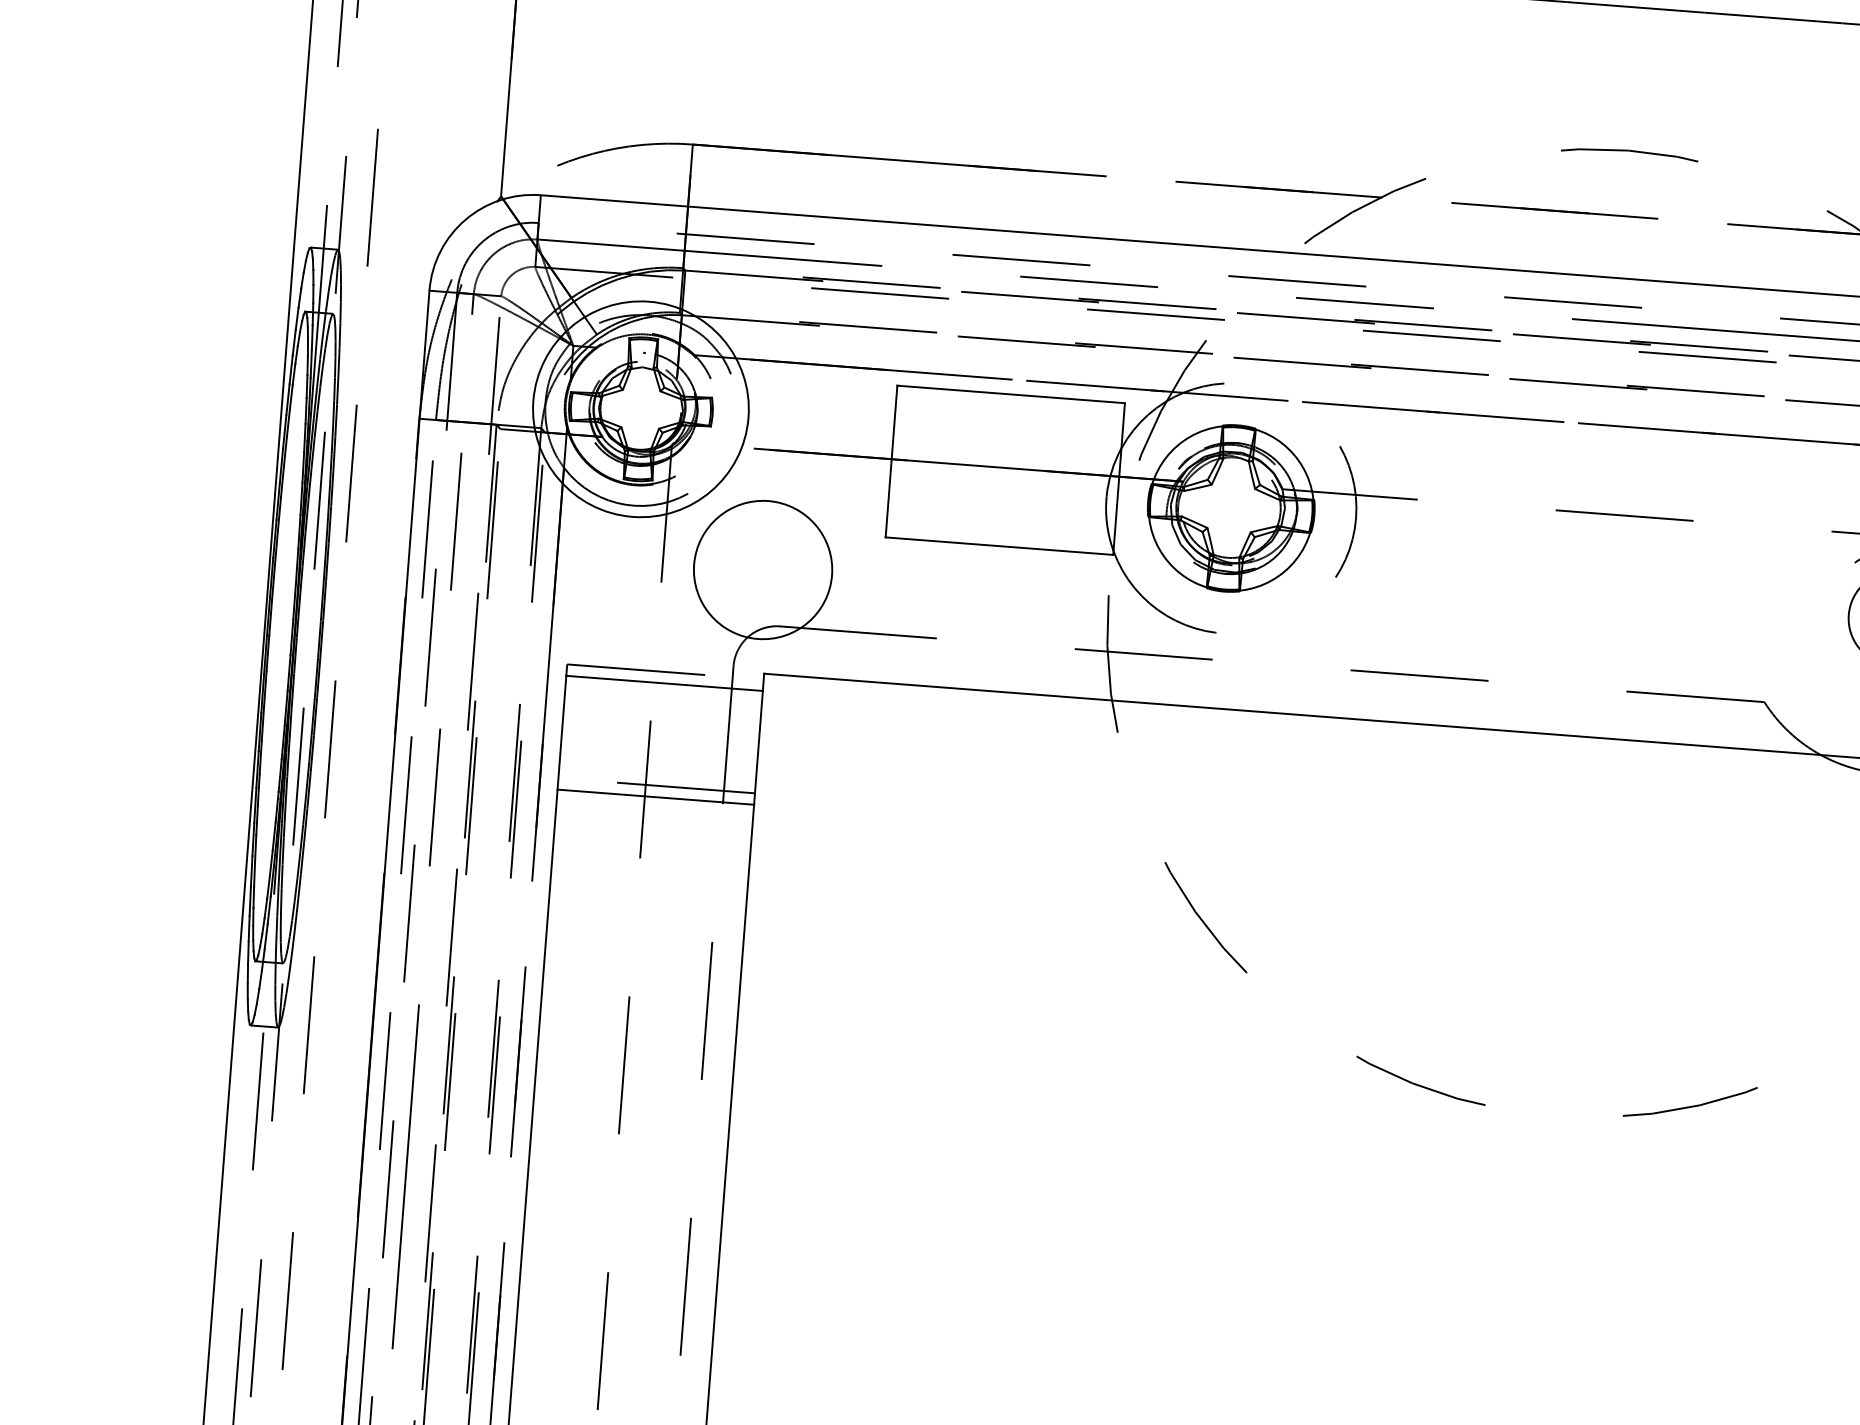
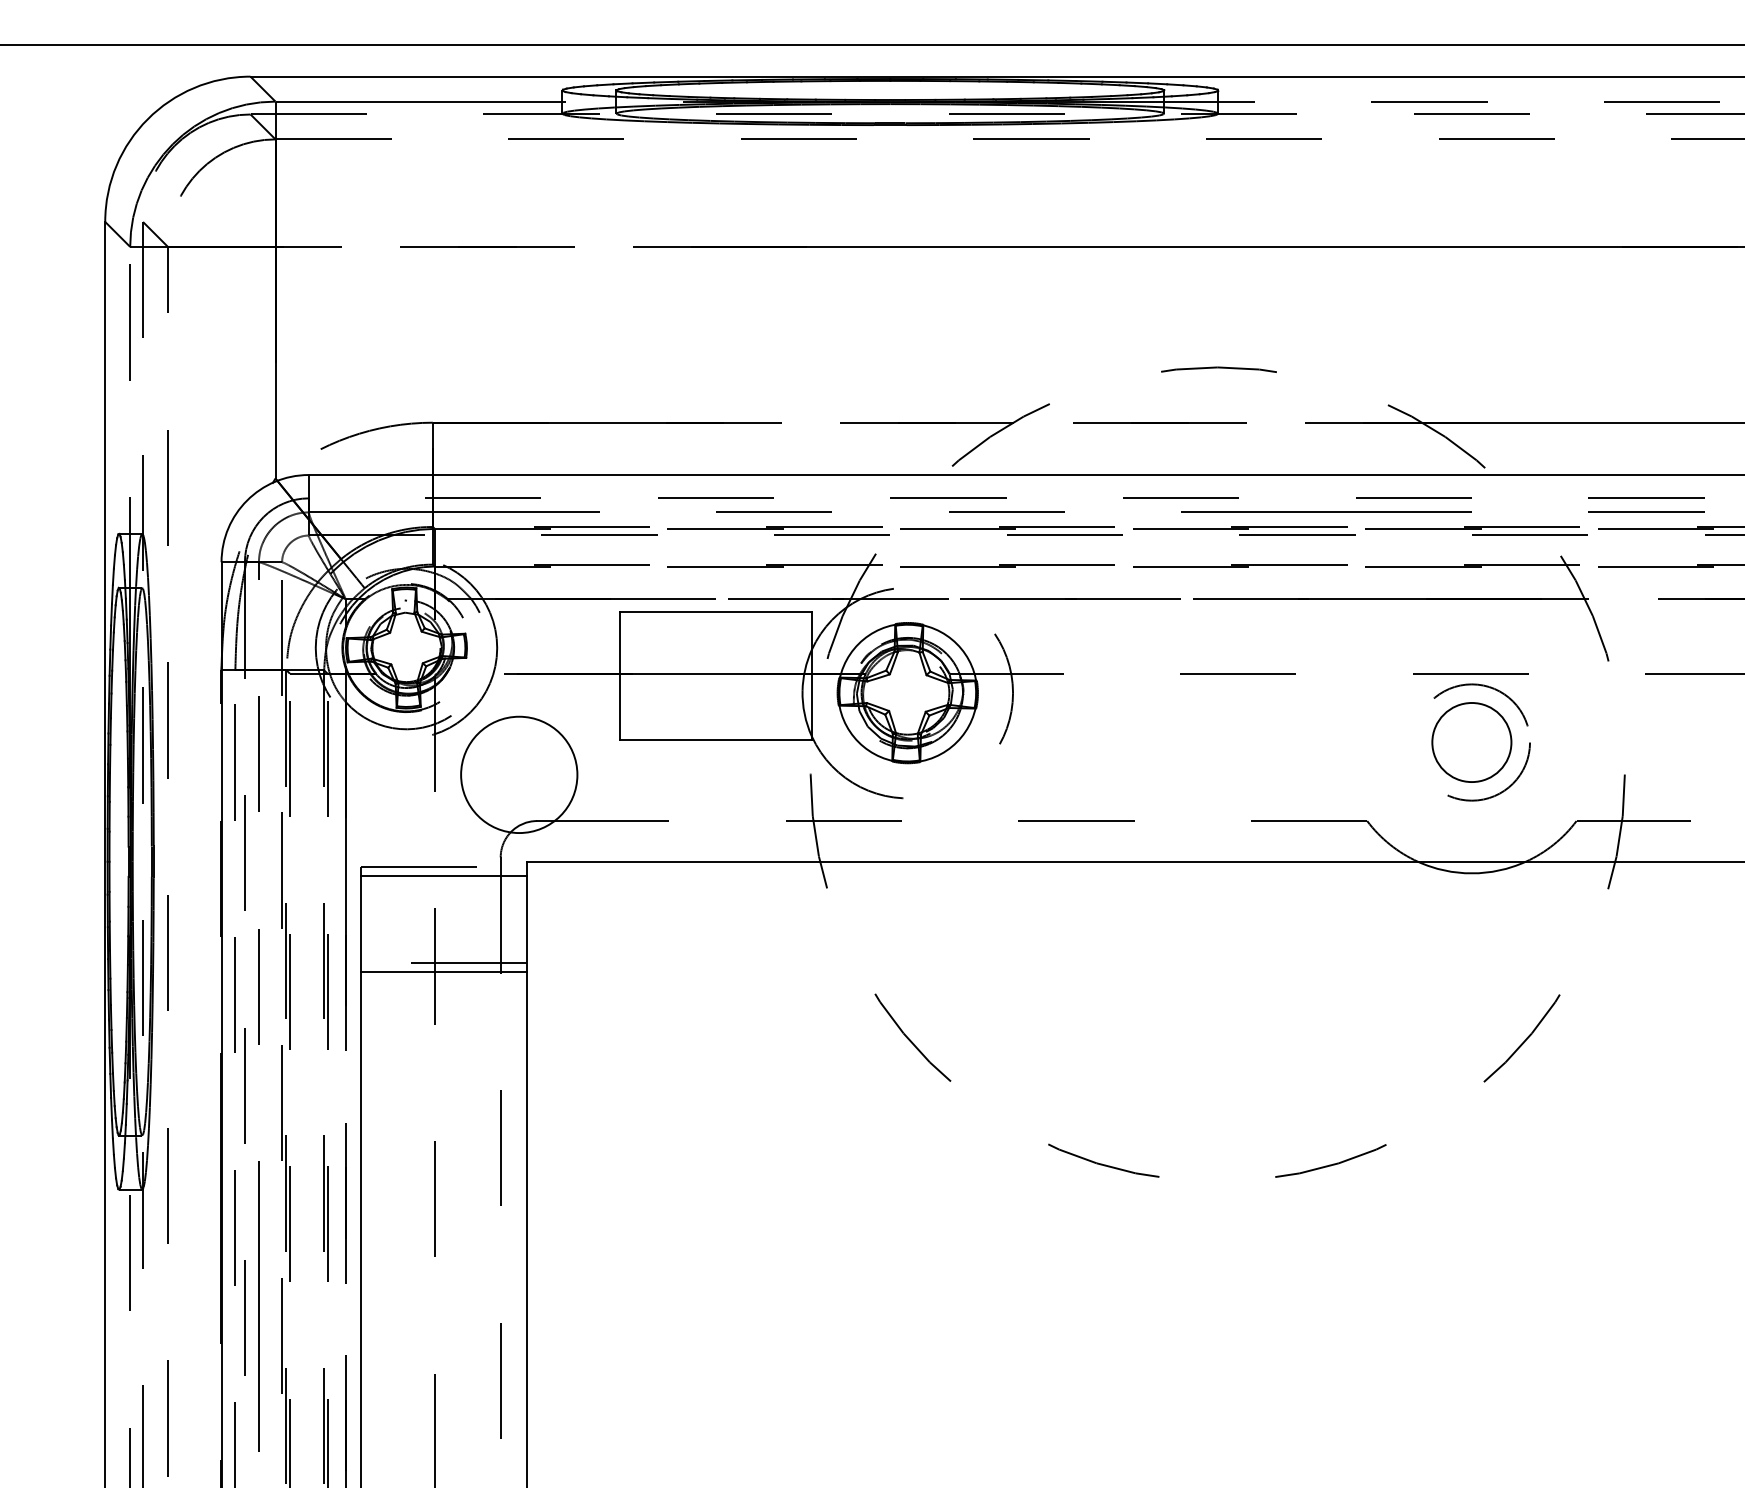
circle: (641, 408) -> (406, 647), solid -> dashed

